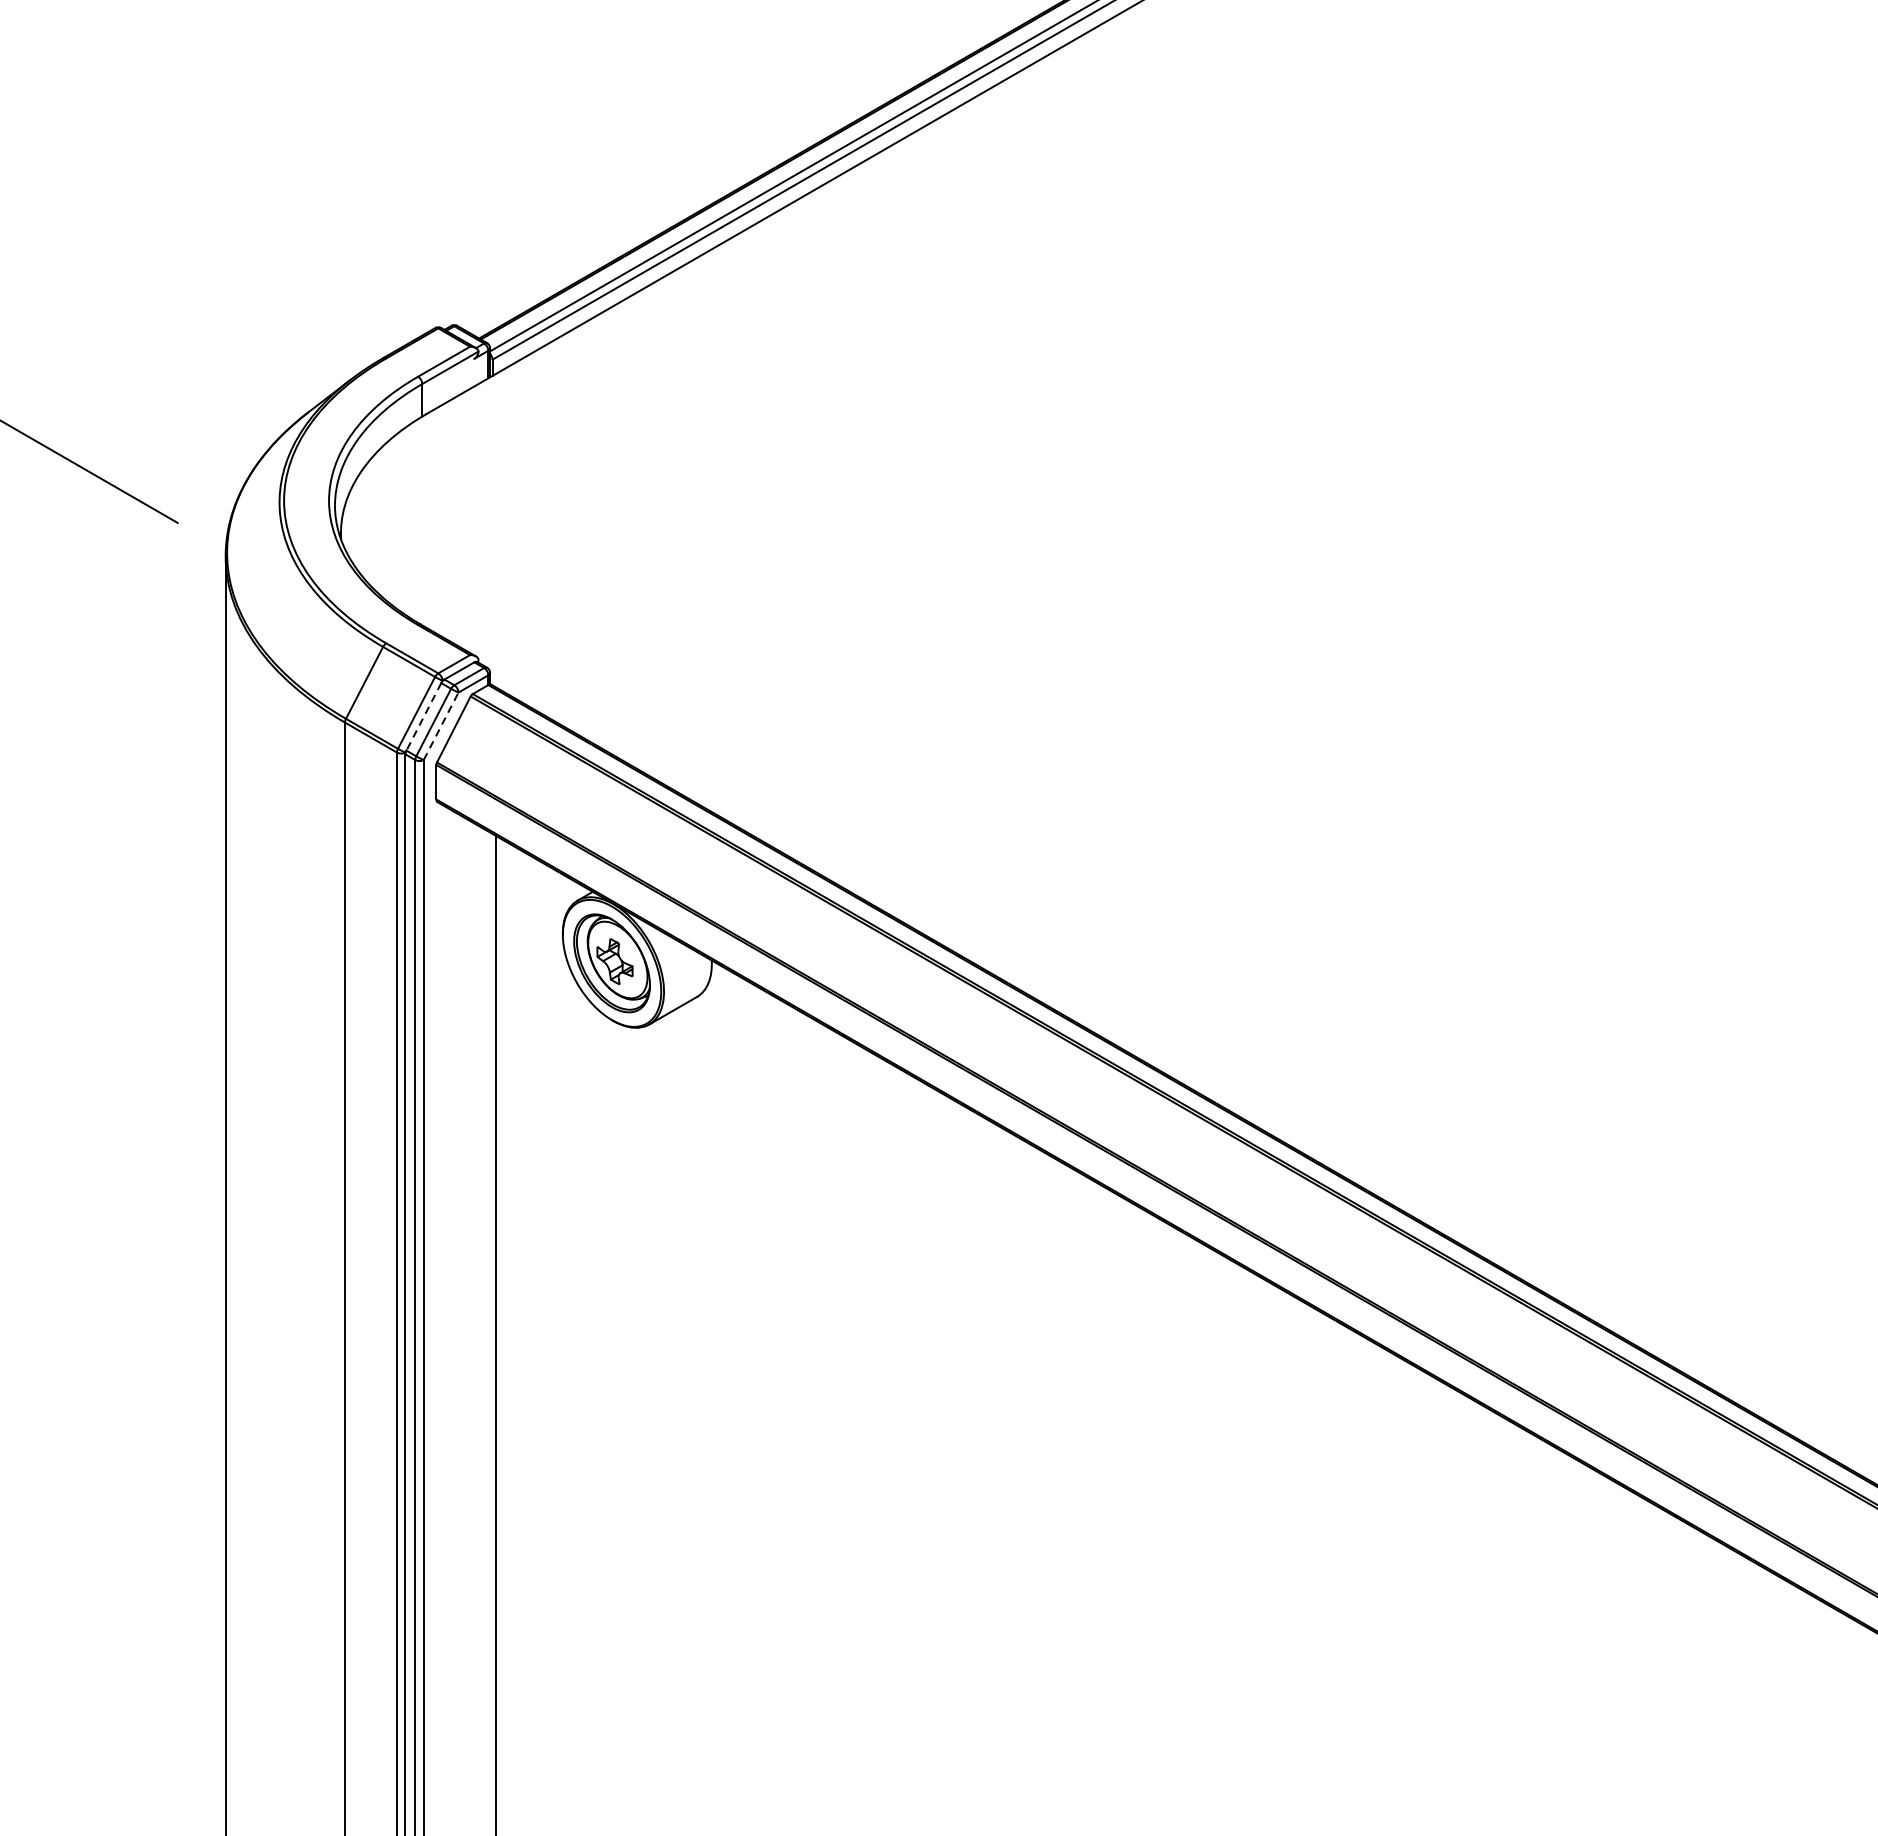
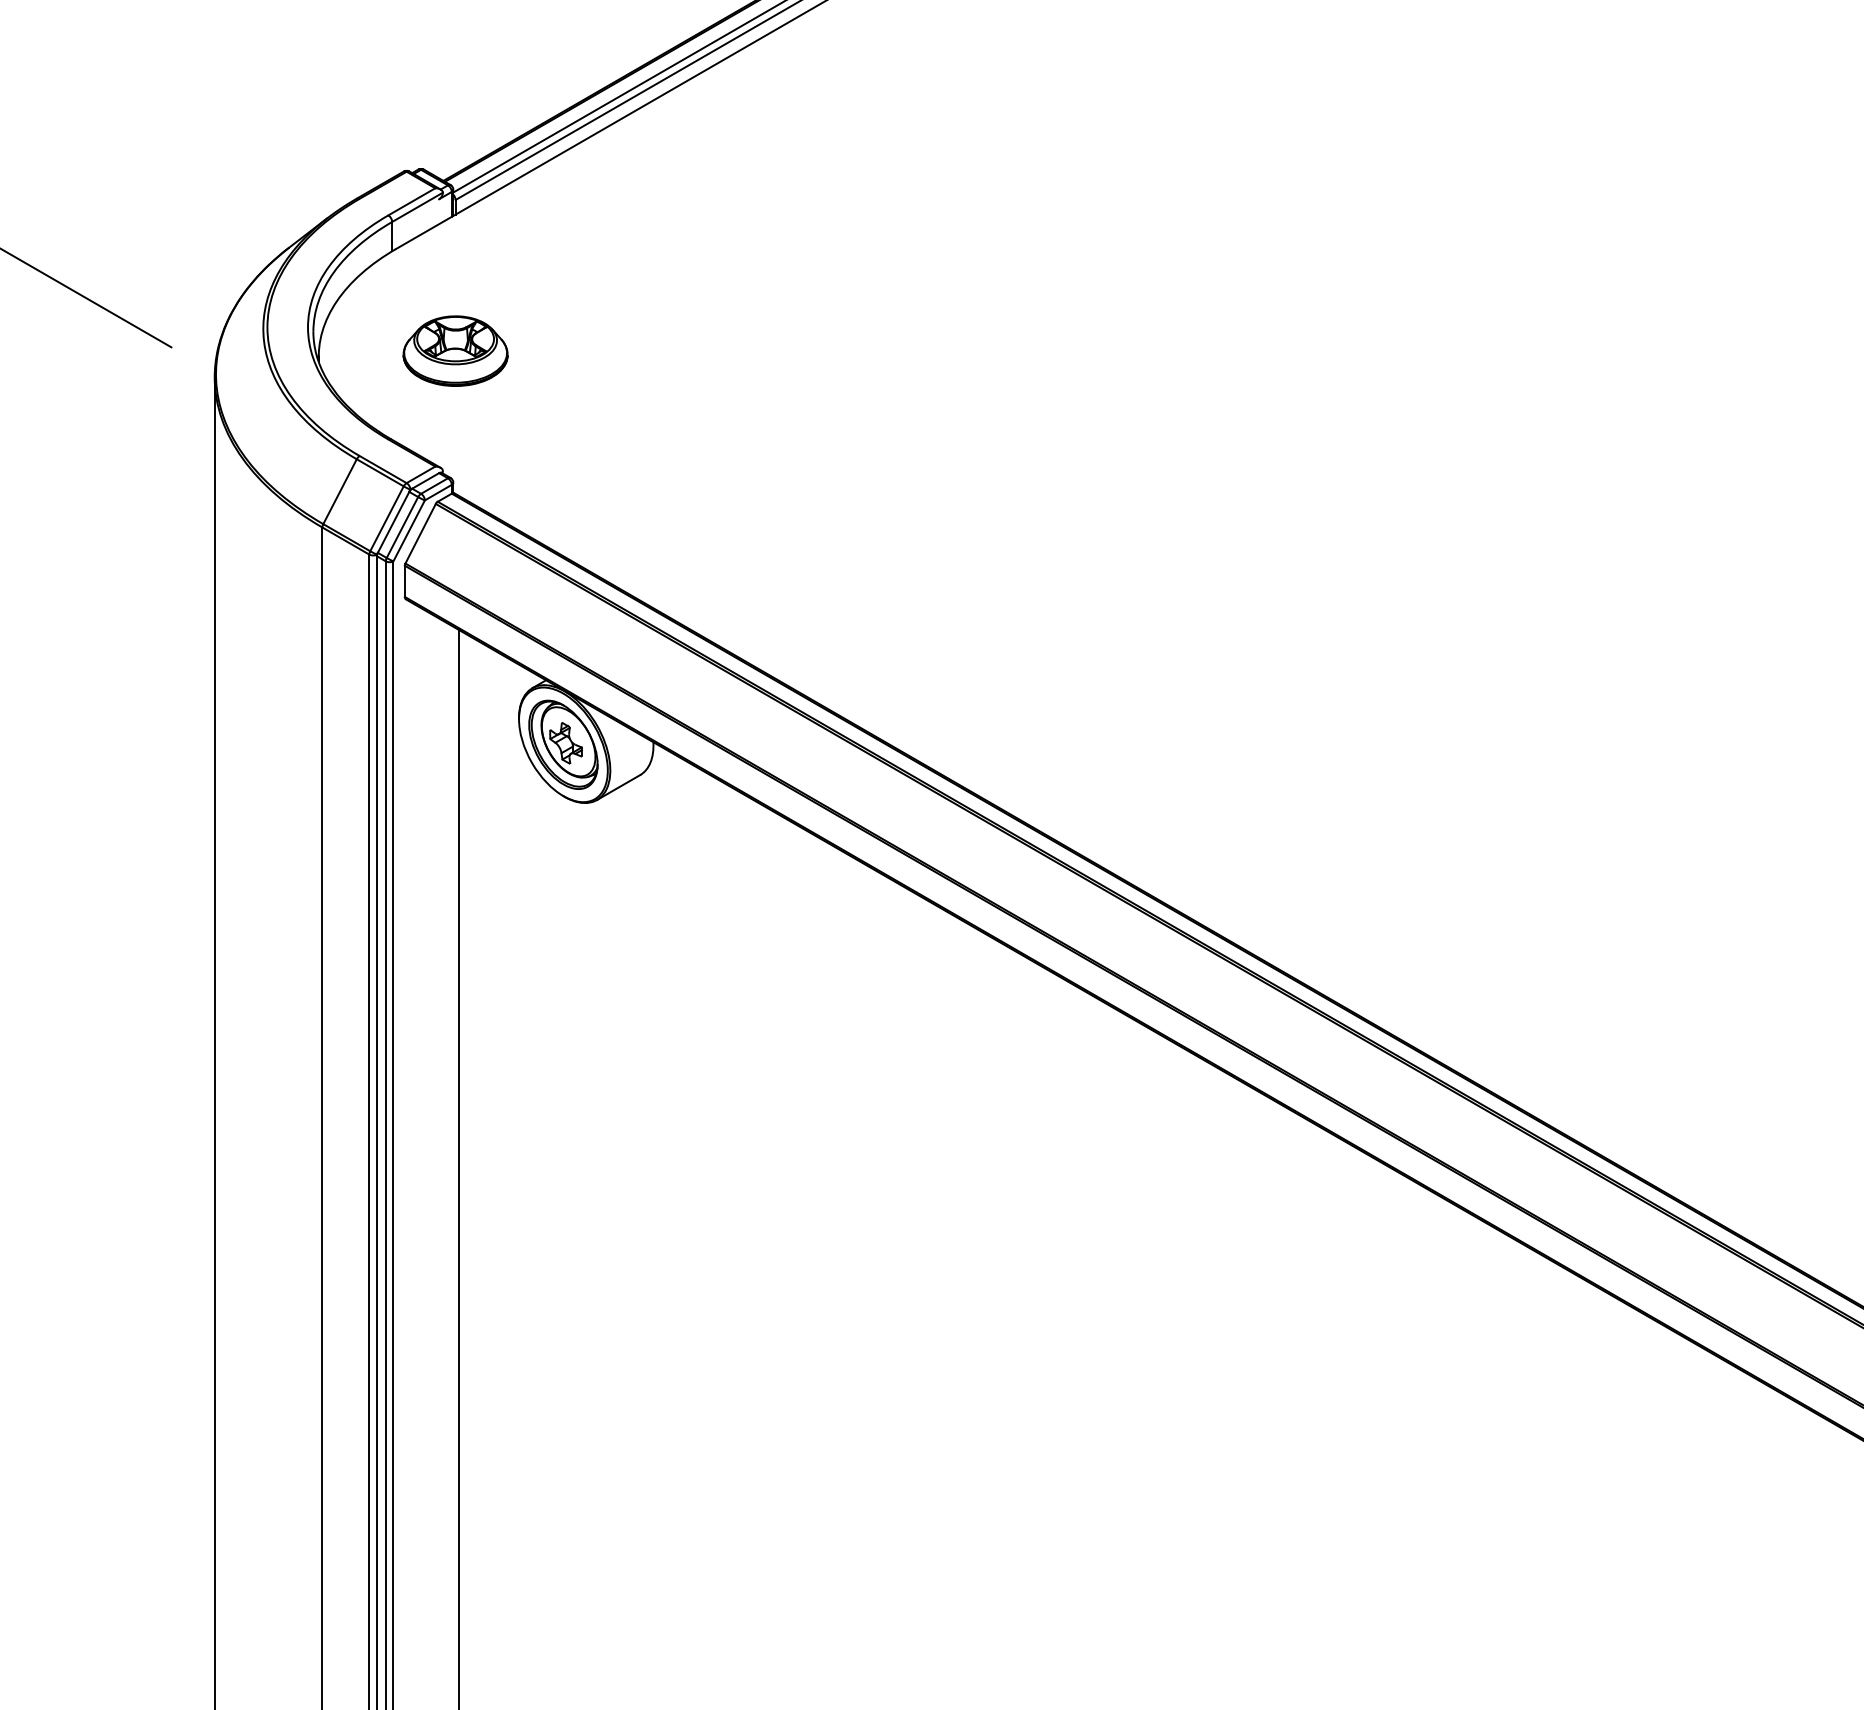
part: (492, 526) -> (455, 350), added
line: (423, 717) -> (393, 522), dashed -> solid
line: (441, 725) -> (409, 530), dashed -> solid

